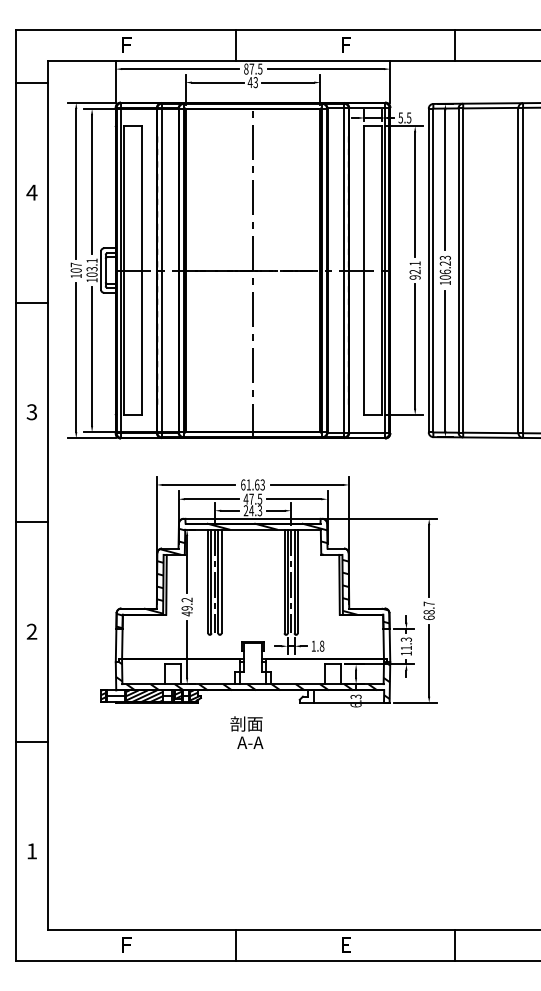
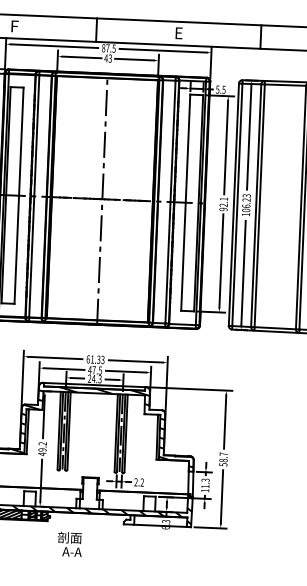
text: (347, 48) -> (180, 36), F -> E
text: (257, 484) -> (99, 359), 61.63 -> 61.33
text: (428, 617) -> (222, 464), 68.7 -> 58.7
text: (317, 645) -> (138, 481), 1.8 -> 2.2
text: (246, 732) -> (69, 544), moved

